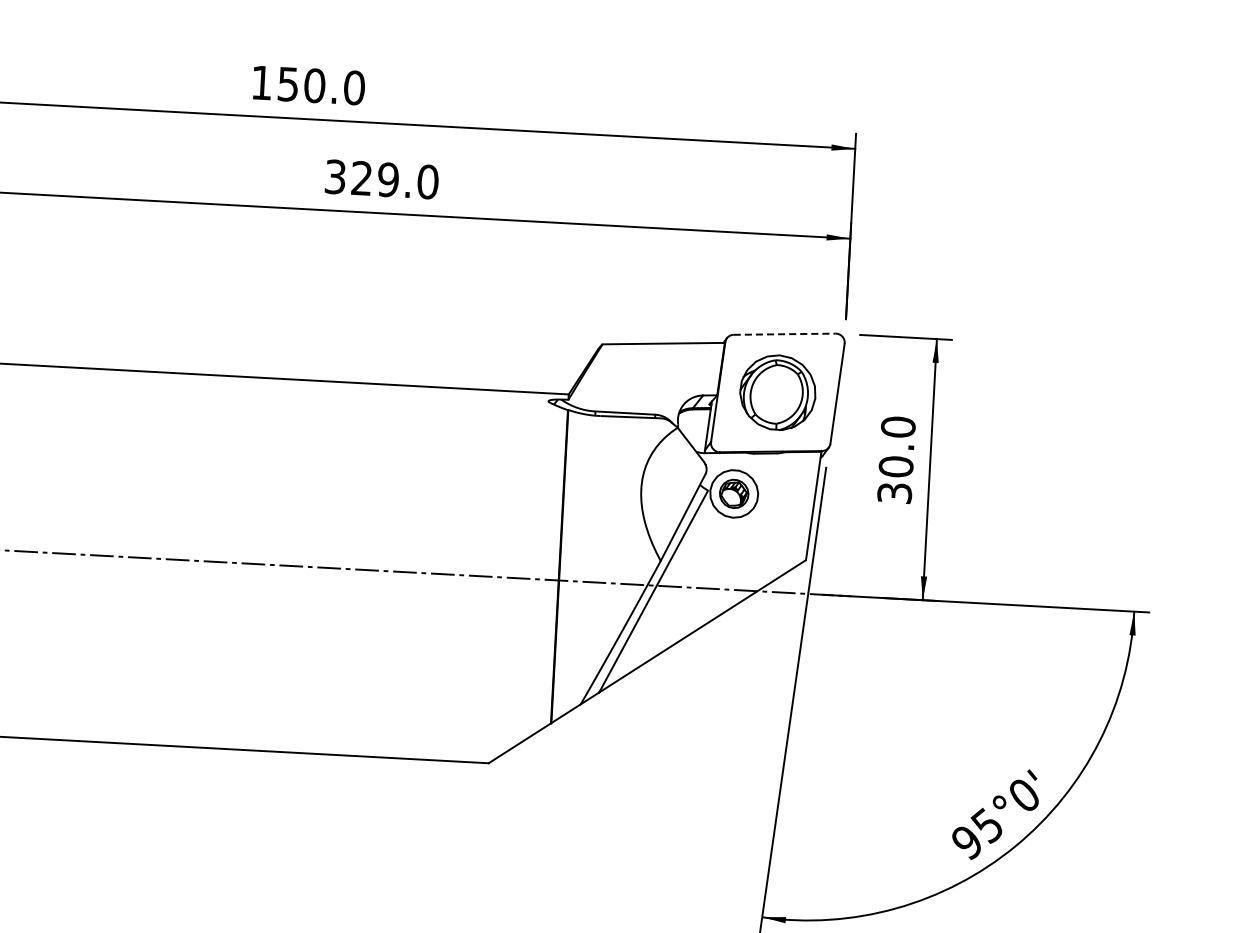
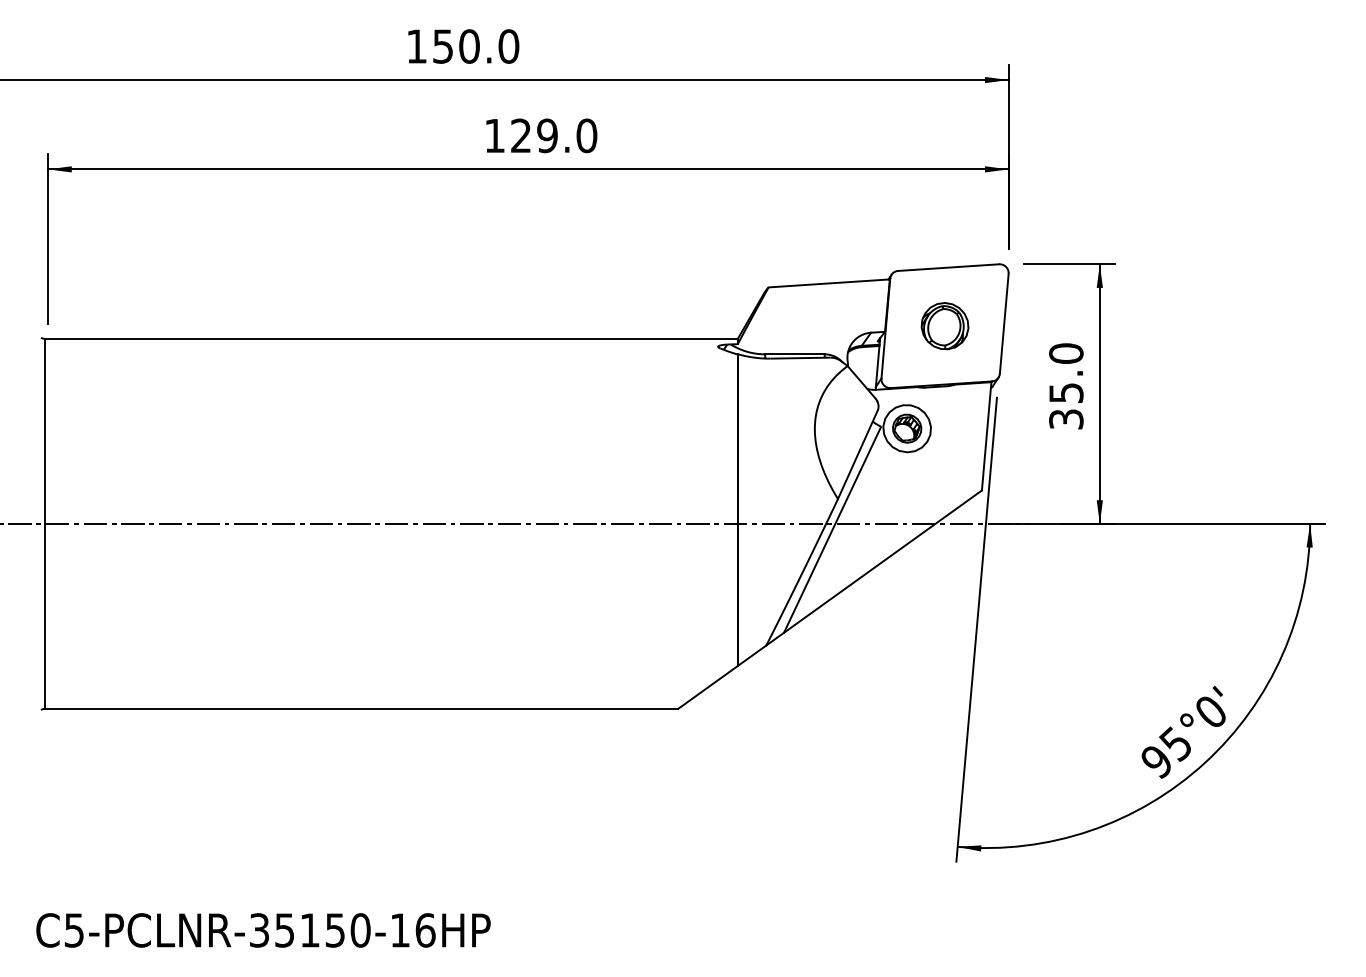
text: (335, 176) -> (494, 135), 329.0 -> 129.0
line: (784, 334) -> (948, 267), dashed -> solid
part: (777, 393) -> (944, 326), size x0.62
text: (896, 466) -> (1066, 392), 30.0 -> 35.0

